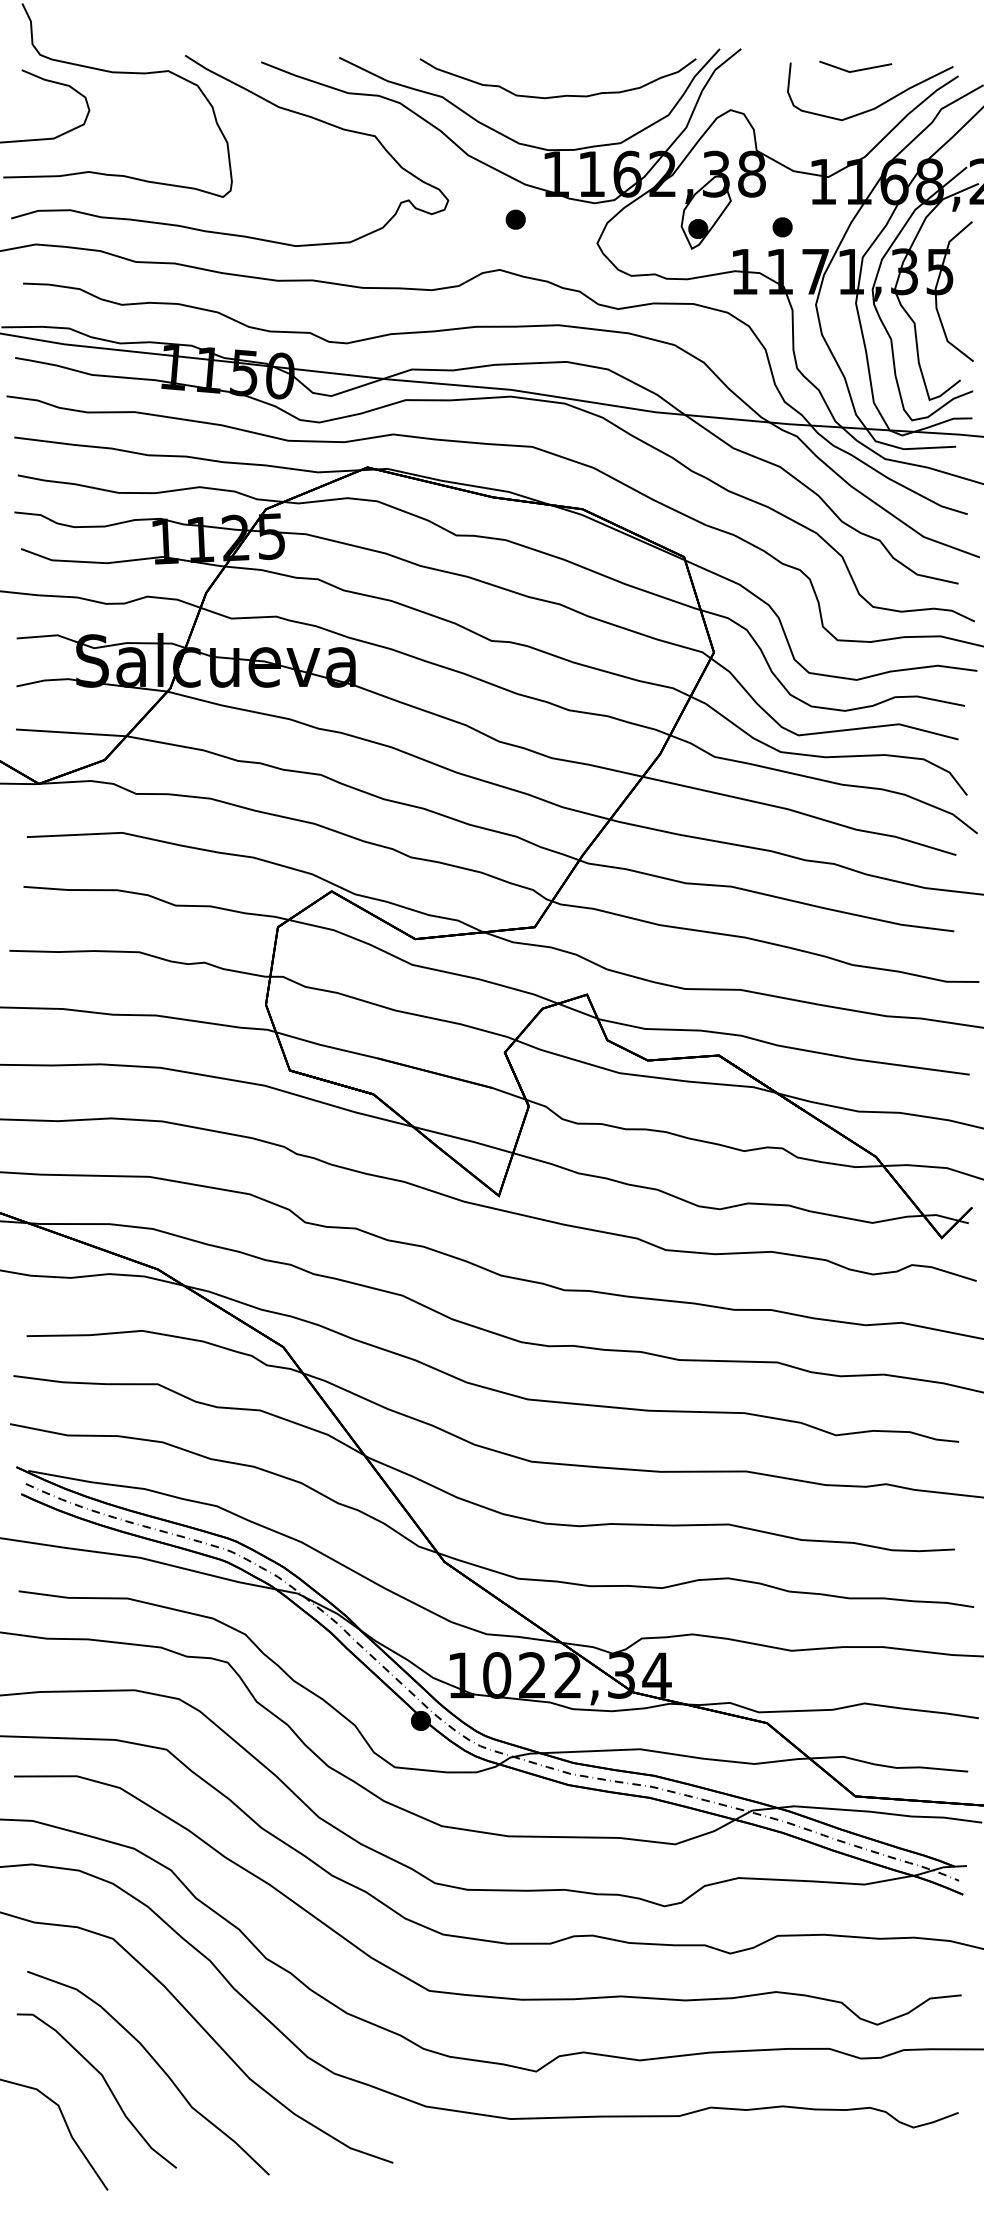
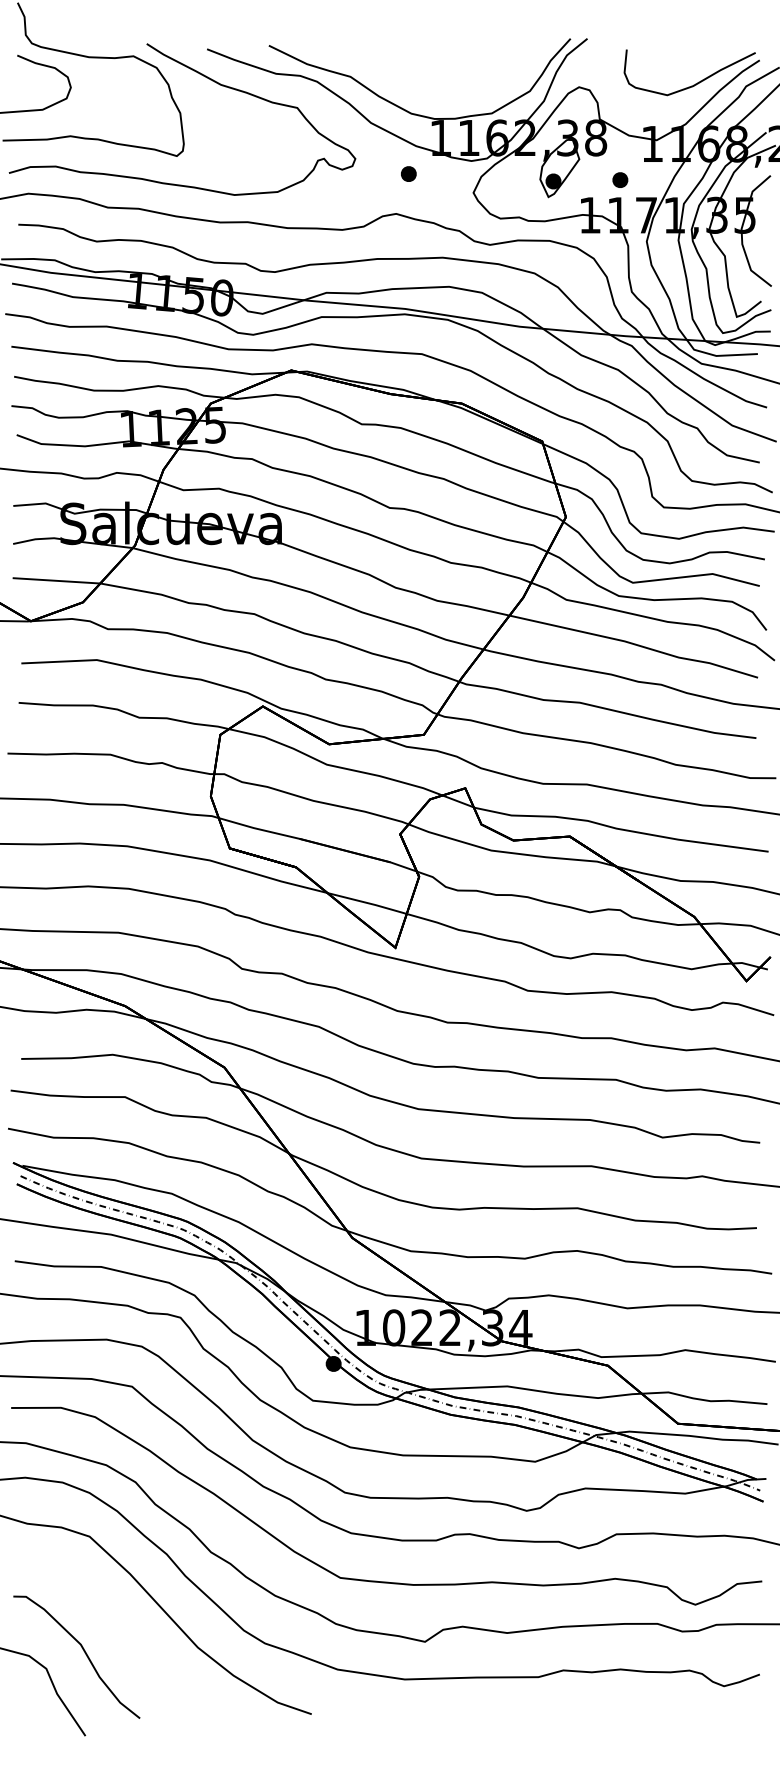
line: (856, 69) -> (678, 55), removed
curve: (557, 95) -> (441, 75), removed
curve: (156, 2064) -> (124, 1636), removed

